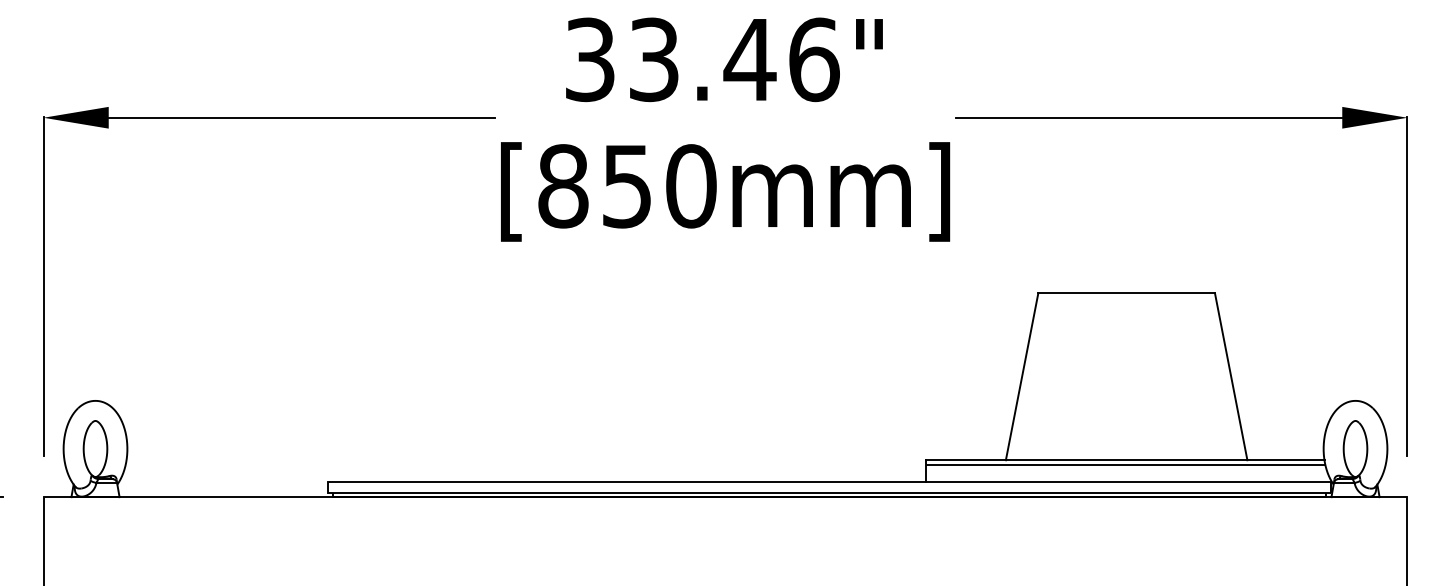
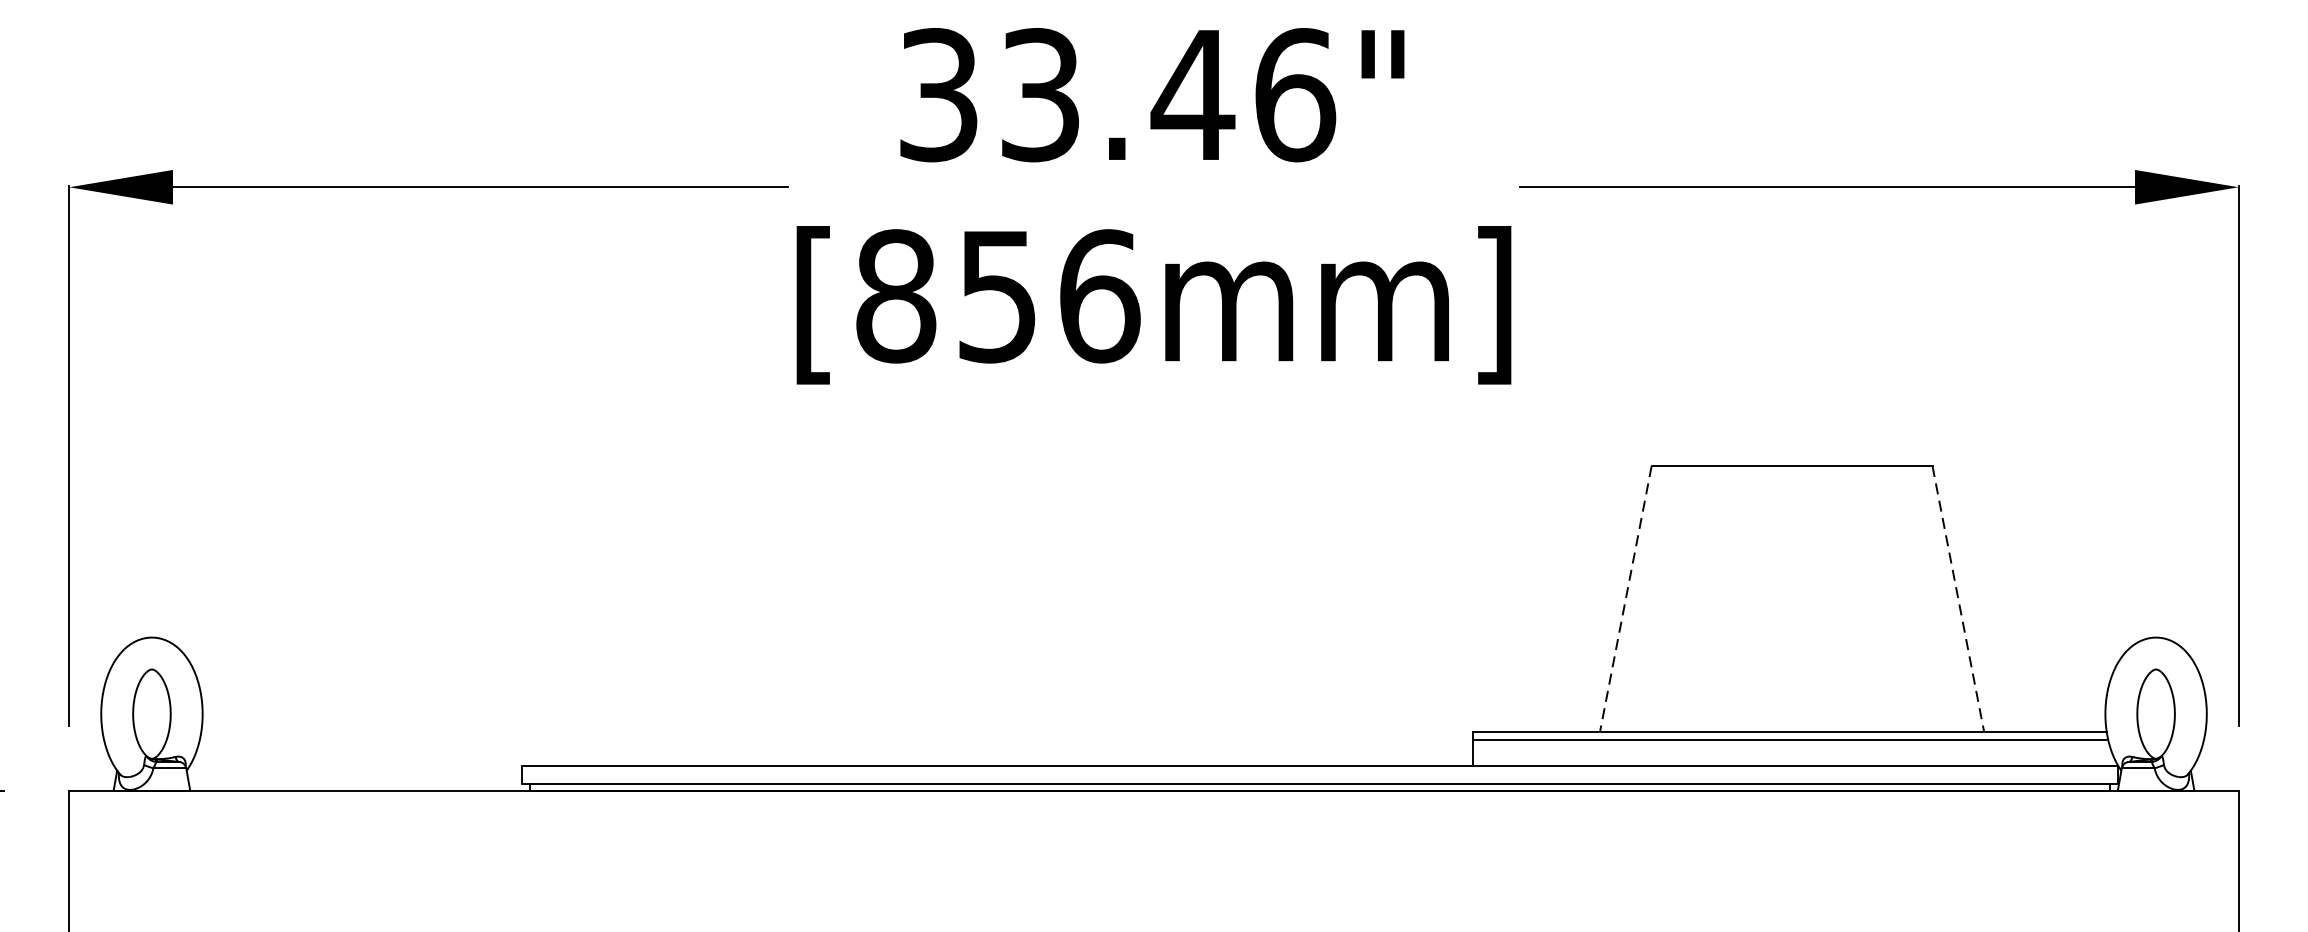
text: (691, 186) -> (1099, 296), [850mm] -> [856mm]
line: (1022, 377) -> (1626, 600), solid -> dashed
line: (1231, 377) -> (1958, 600), solid -> dashed

